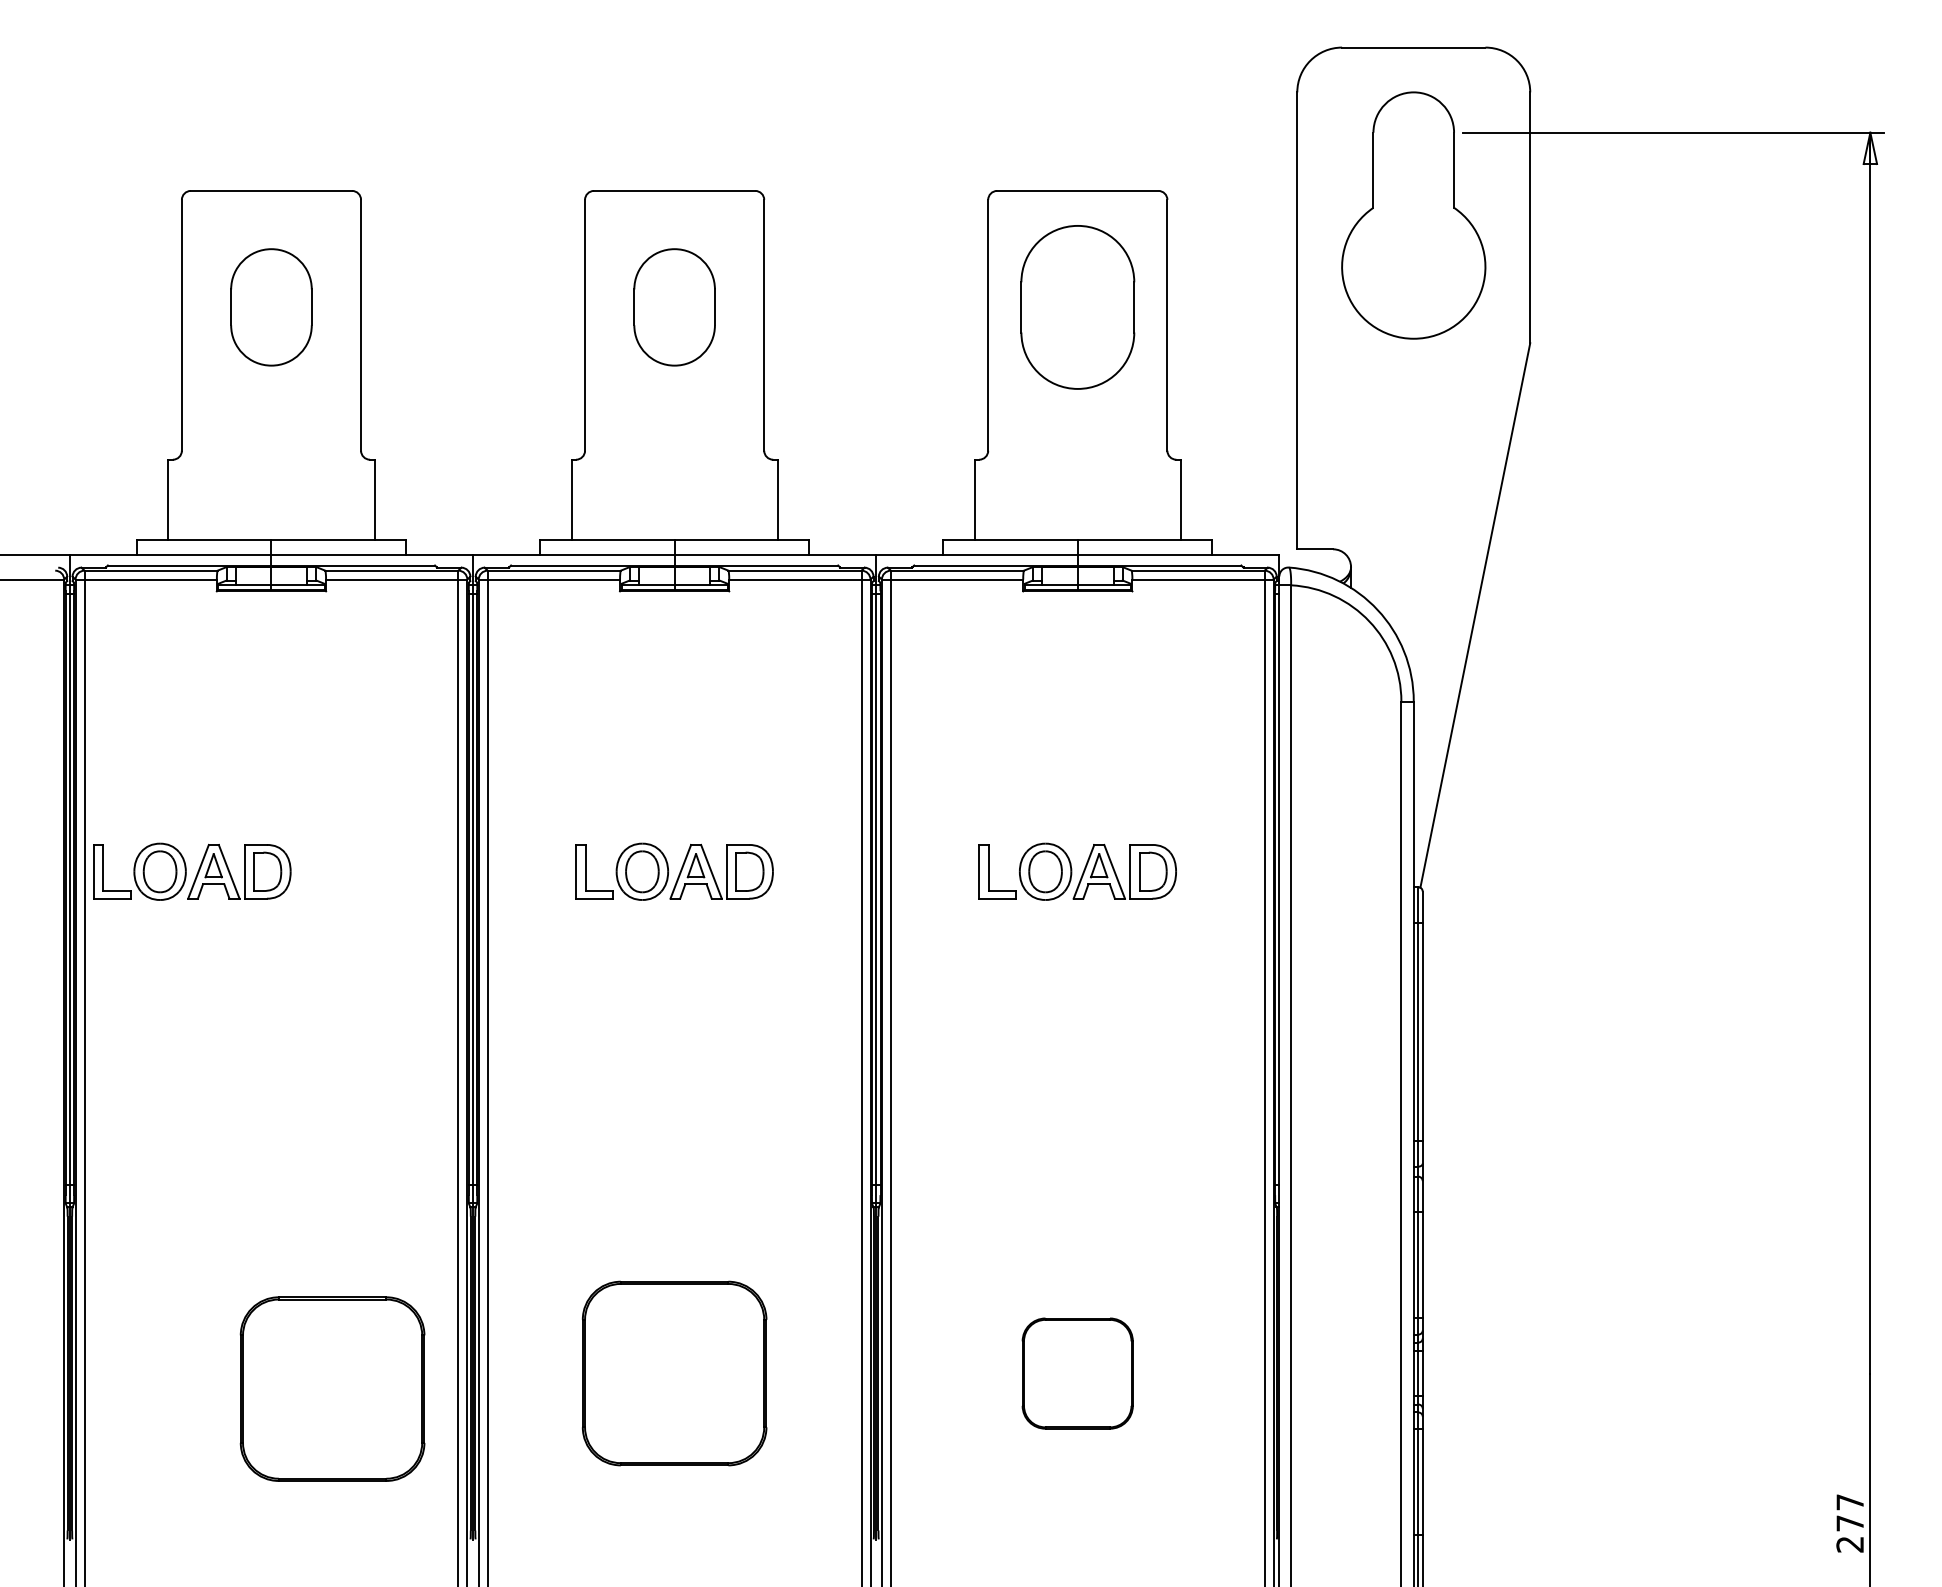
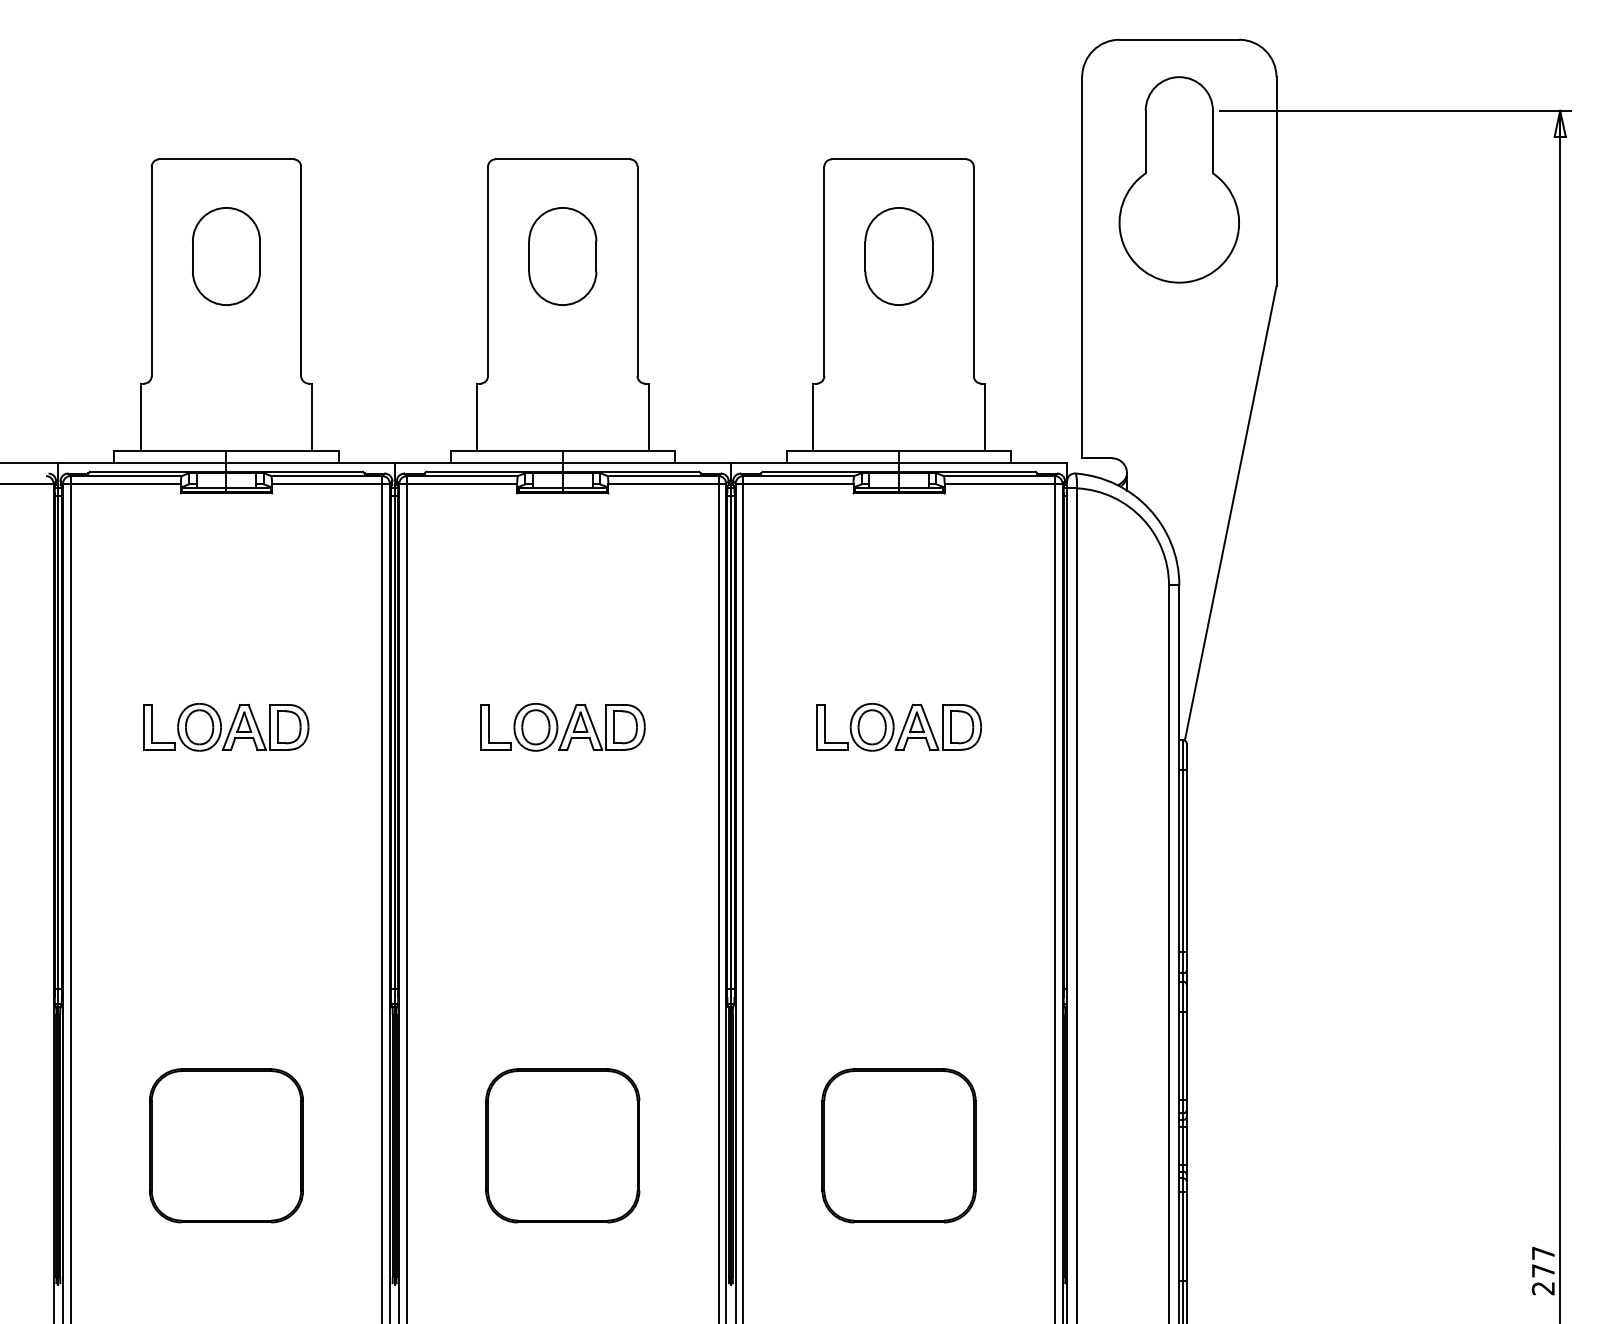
part: (1077, 307) -> (898, 256), size x0.71
part: (192, 872) -> (226, 727), moved
part: (1077, 1373) -> (898, 1145), size x1.67
part: (332, 1388) -> (226, 1145), moved

